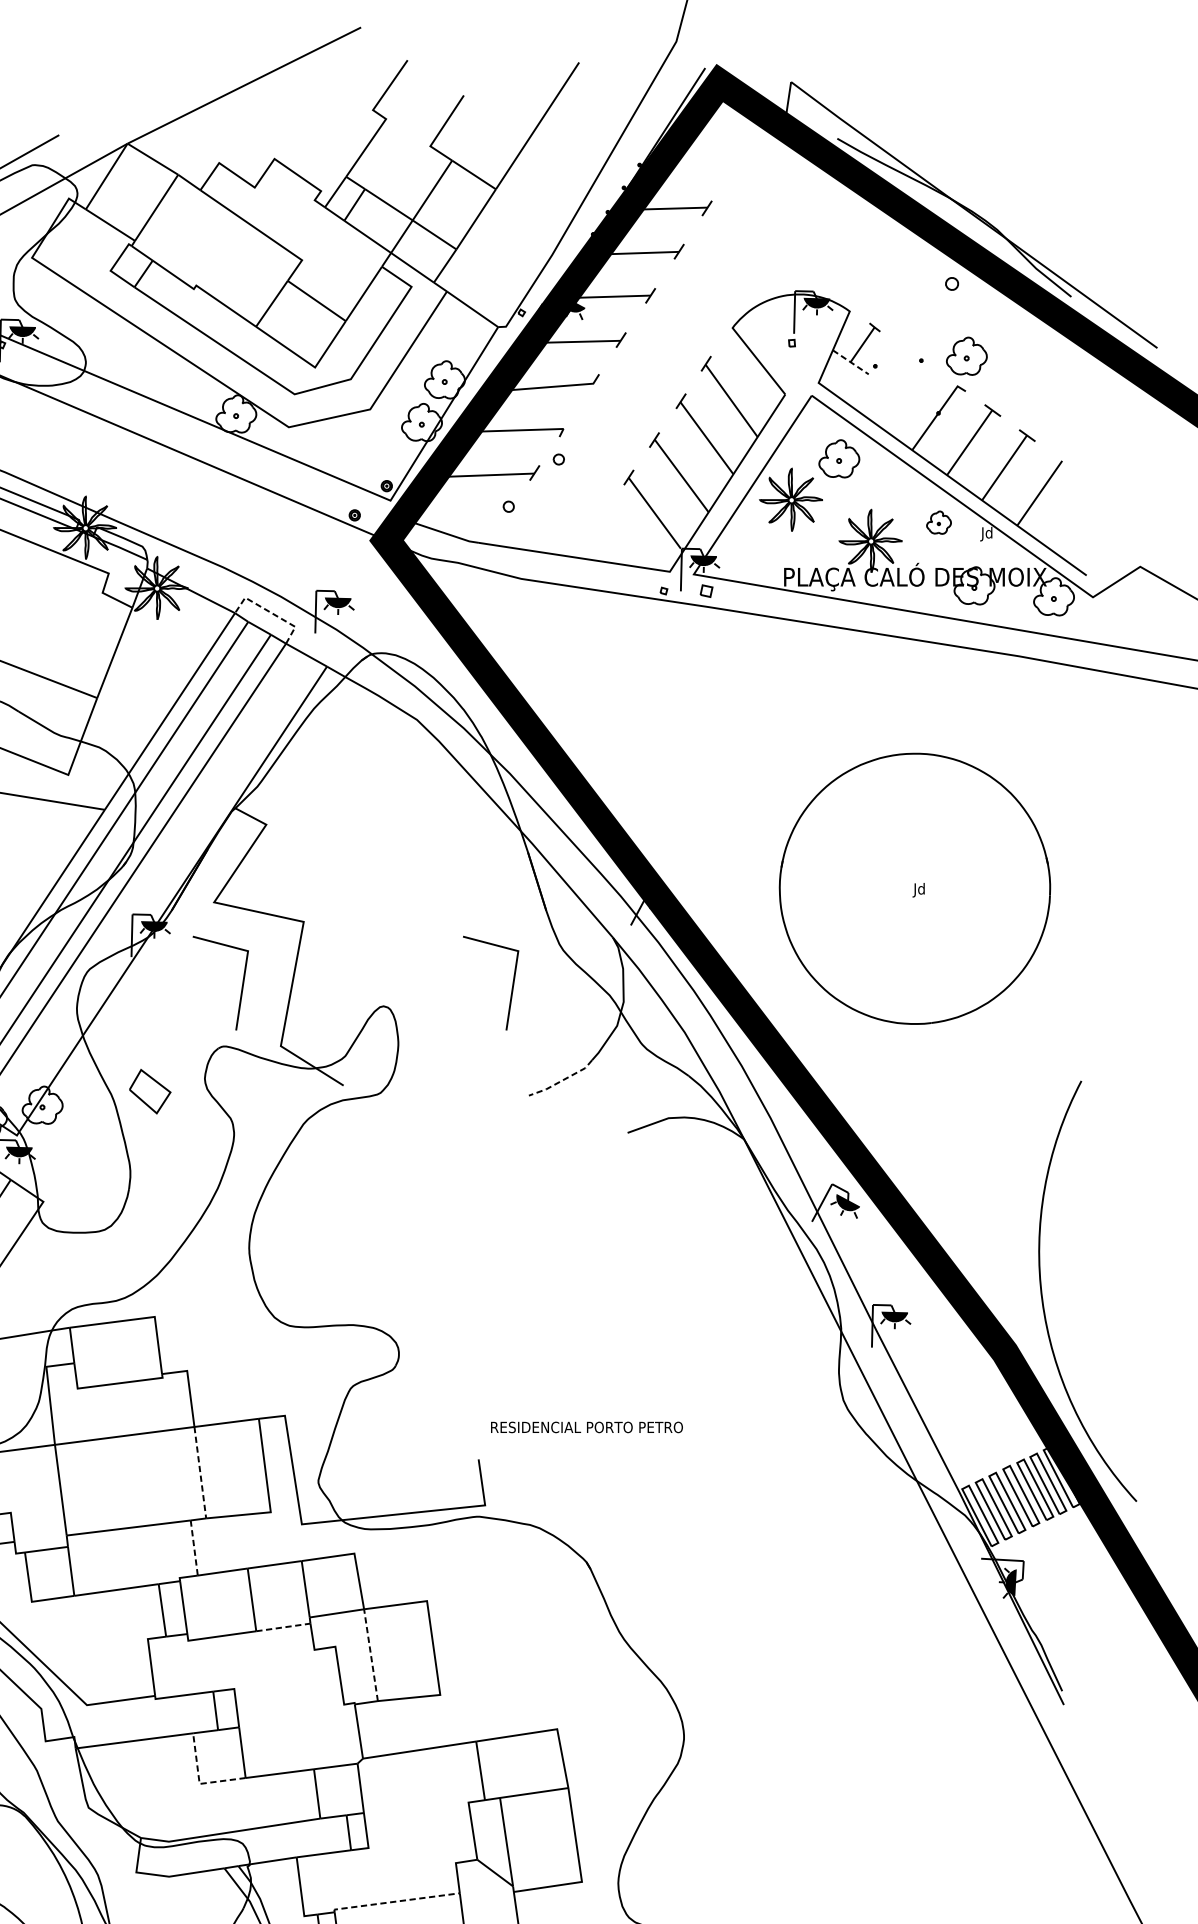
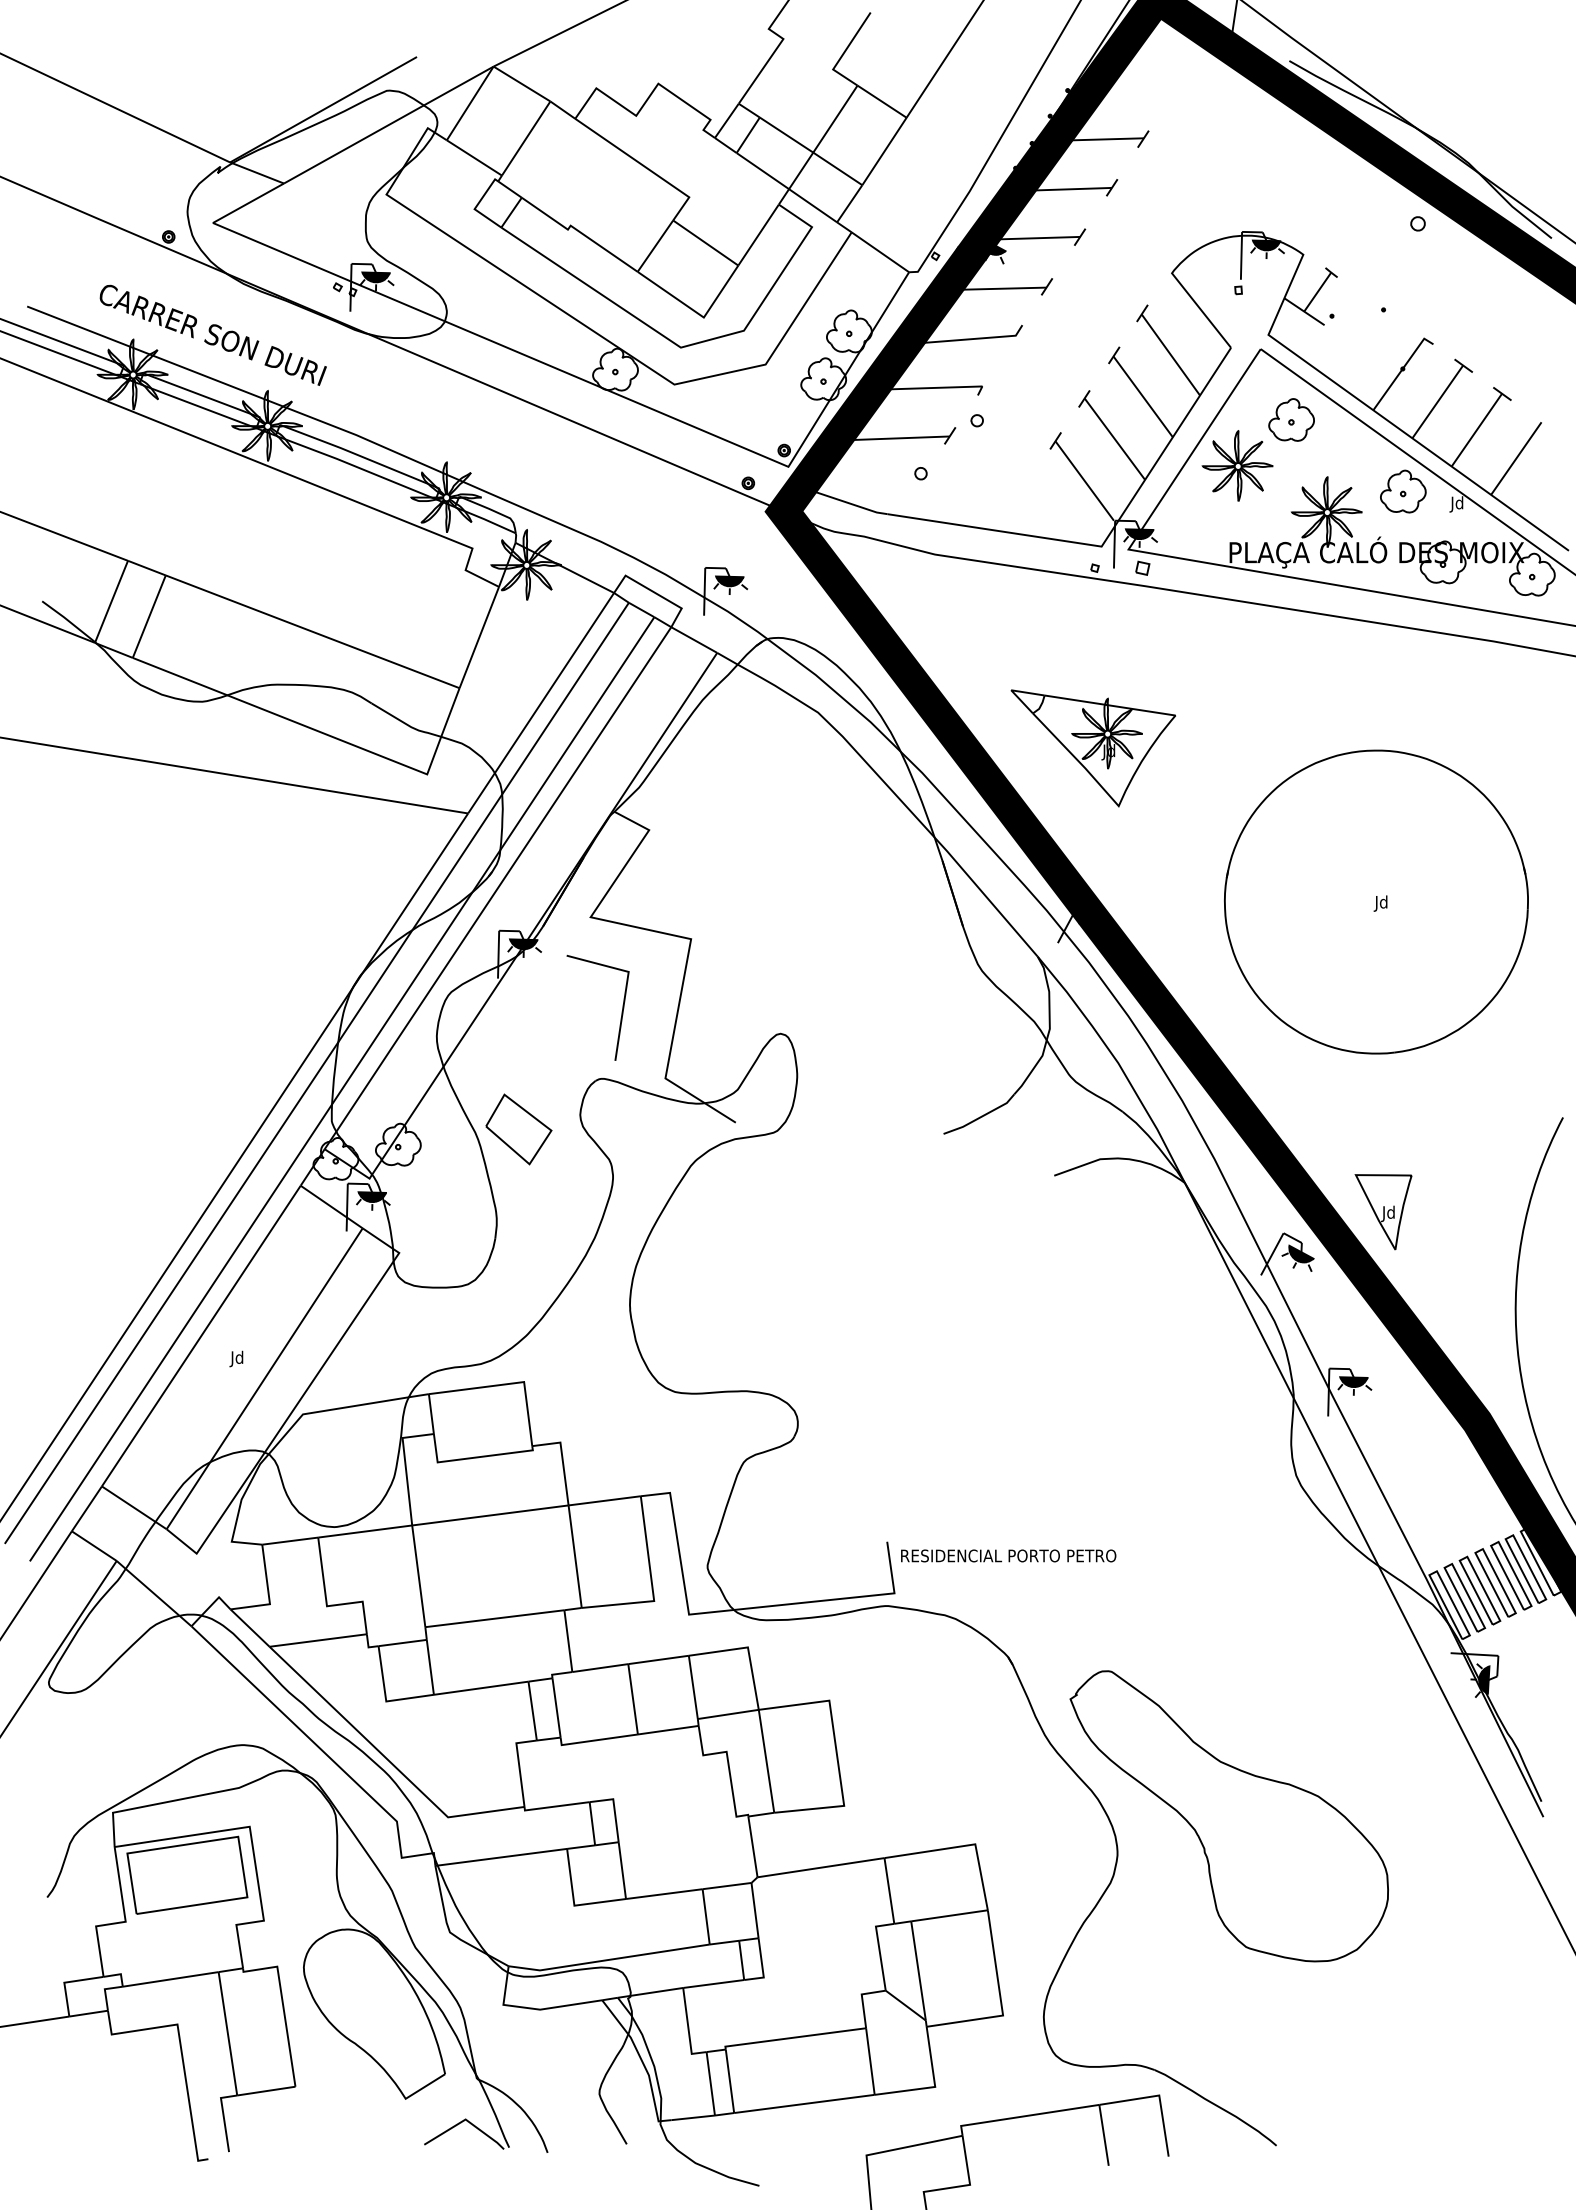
part: (966, 355) -> (1434, 304), removed
line: (850, 362) -> (1304, 312), dashed -> solid
part: (939, 522) -> (1403, 491), size x1.67
line: (270, 612) -> (653, 592), dashed -> solid
part: (661, 751) -> (1092, 748), added
line: (511, 986) -> (924, 1011), removed
line: (561, 1080) -> (980, 1117), dashed -> solid
part: (149, 1091) -> (518, 1129), size x1.43
part: (921, 1165) -> (1383, 1212), added
text: (586, 1427) -> (1008, 1555), moved
line: (200, 1472) -> (575, 1556), dashed -> solid
line: (194, 1548) -> (568, 1641), dashed -> solid
line: (283, 1627) -> (668, 1730), dashed -> solid
line: (370, 1654) -> (766, 1760), dashed -> solid
part: (783, 1704) -> (1228, 1816), added
line: (199, 1782) -> (574, 1903), dashed -> solid
line: (395, 1901) -> (793, 2037), dashed -> solid

